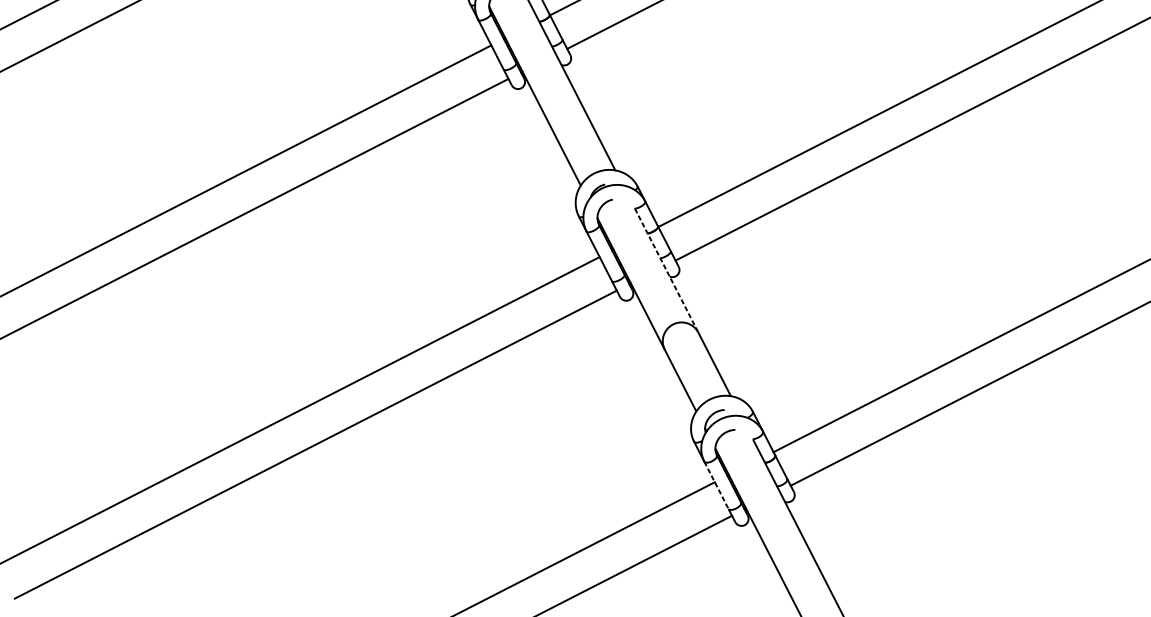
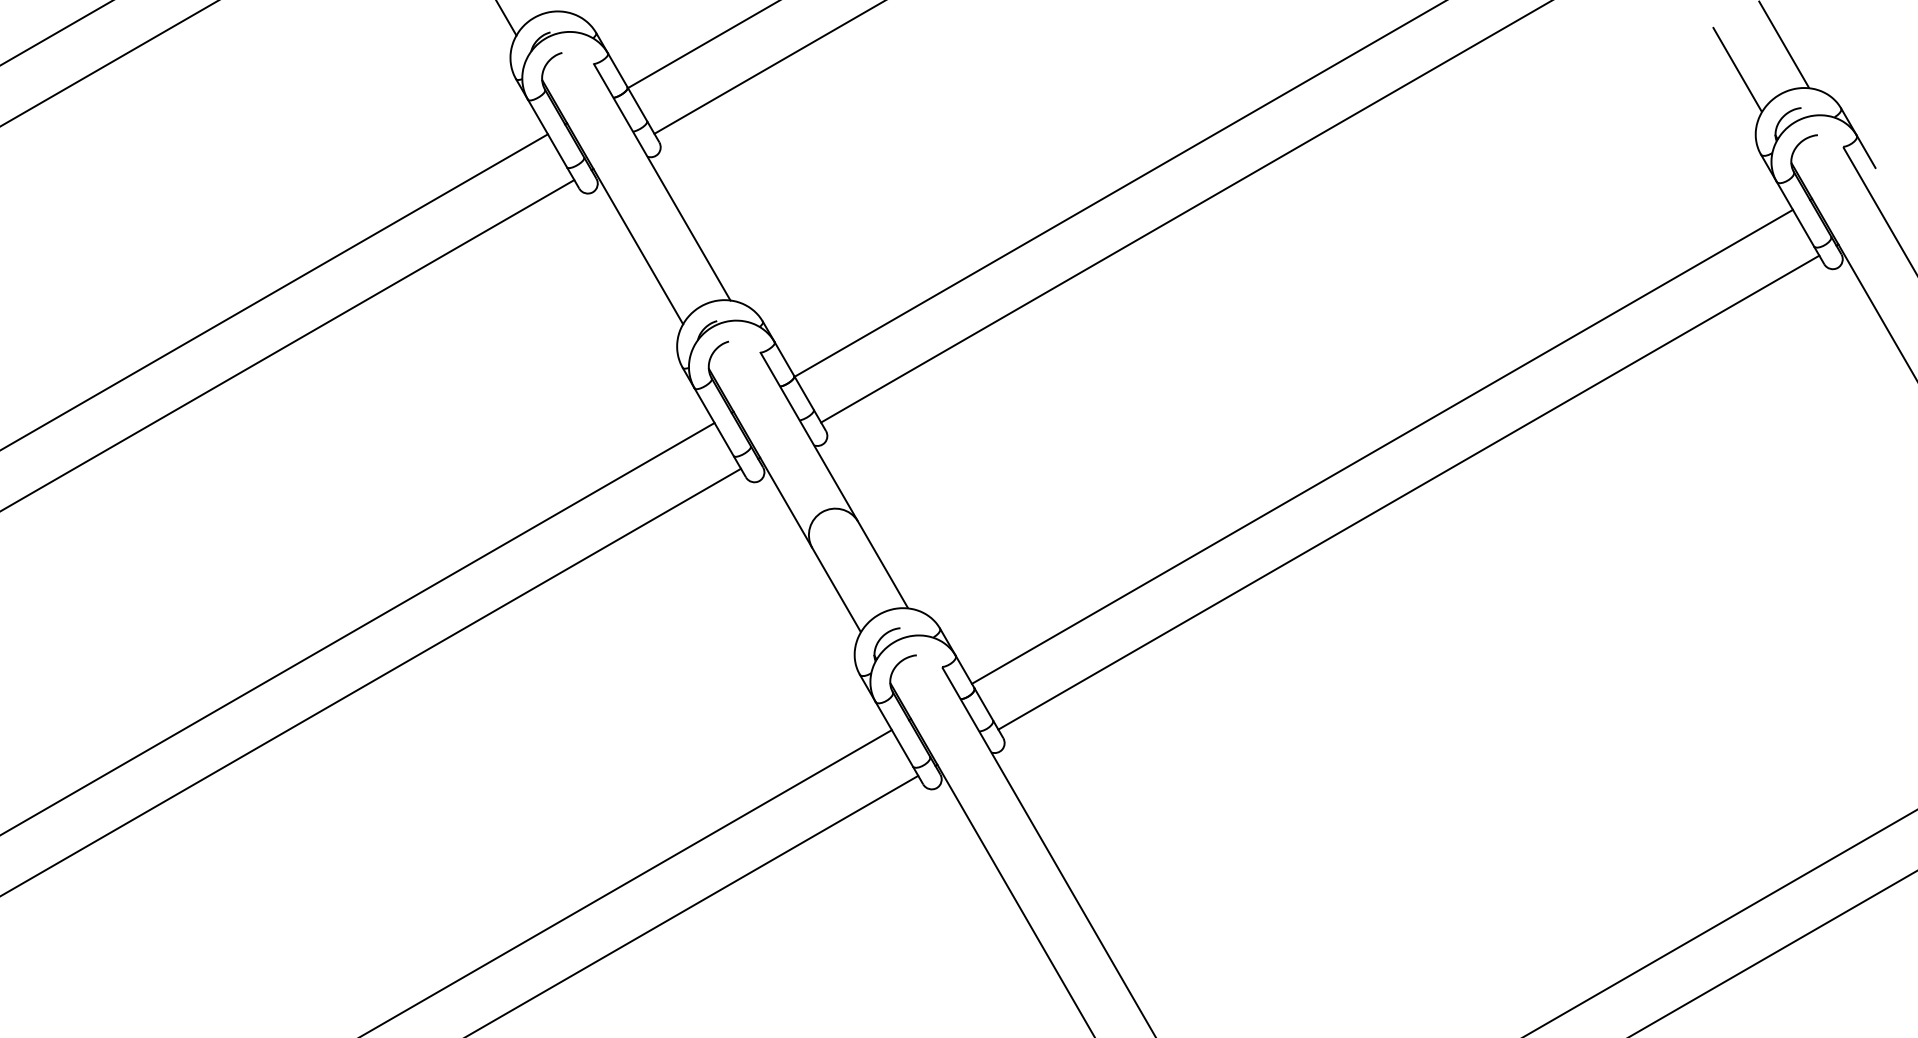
line: (666, 270) -> (808, 436), dashed -> solid
line: (716, 485) -> (894, 734), dashed -> solid

